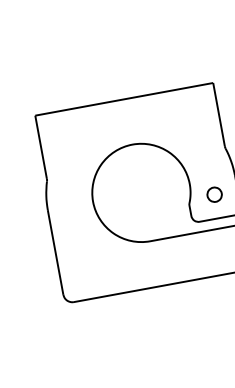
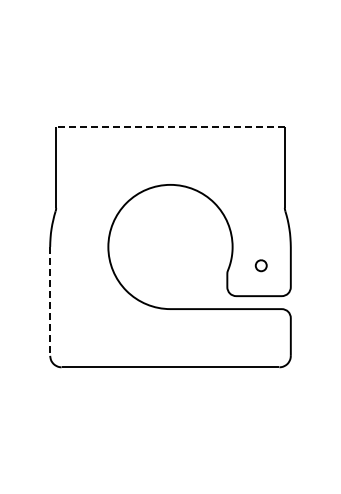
line: (124, 99) -> (170, 126), solid -> dashed
part: (214, 194) -> (261, 265), size x0.6
line: (55, 252) -> (50, 301), solid -> dashed

